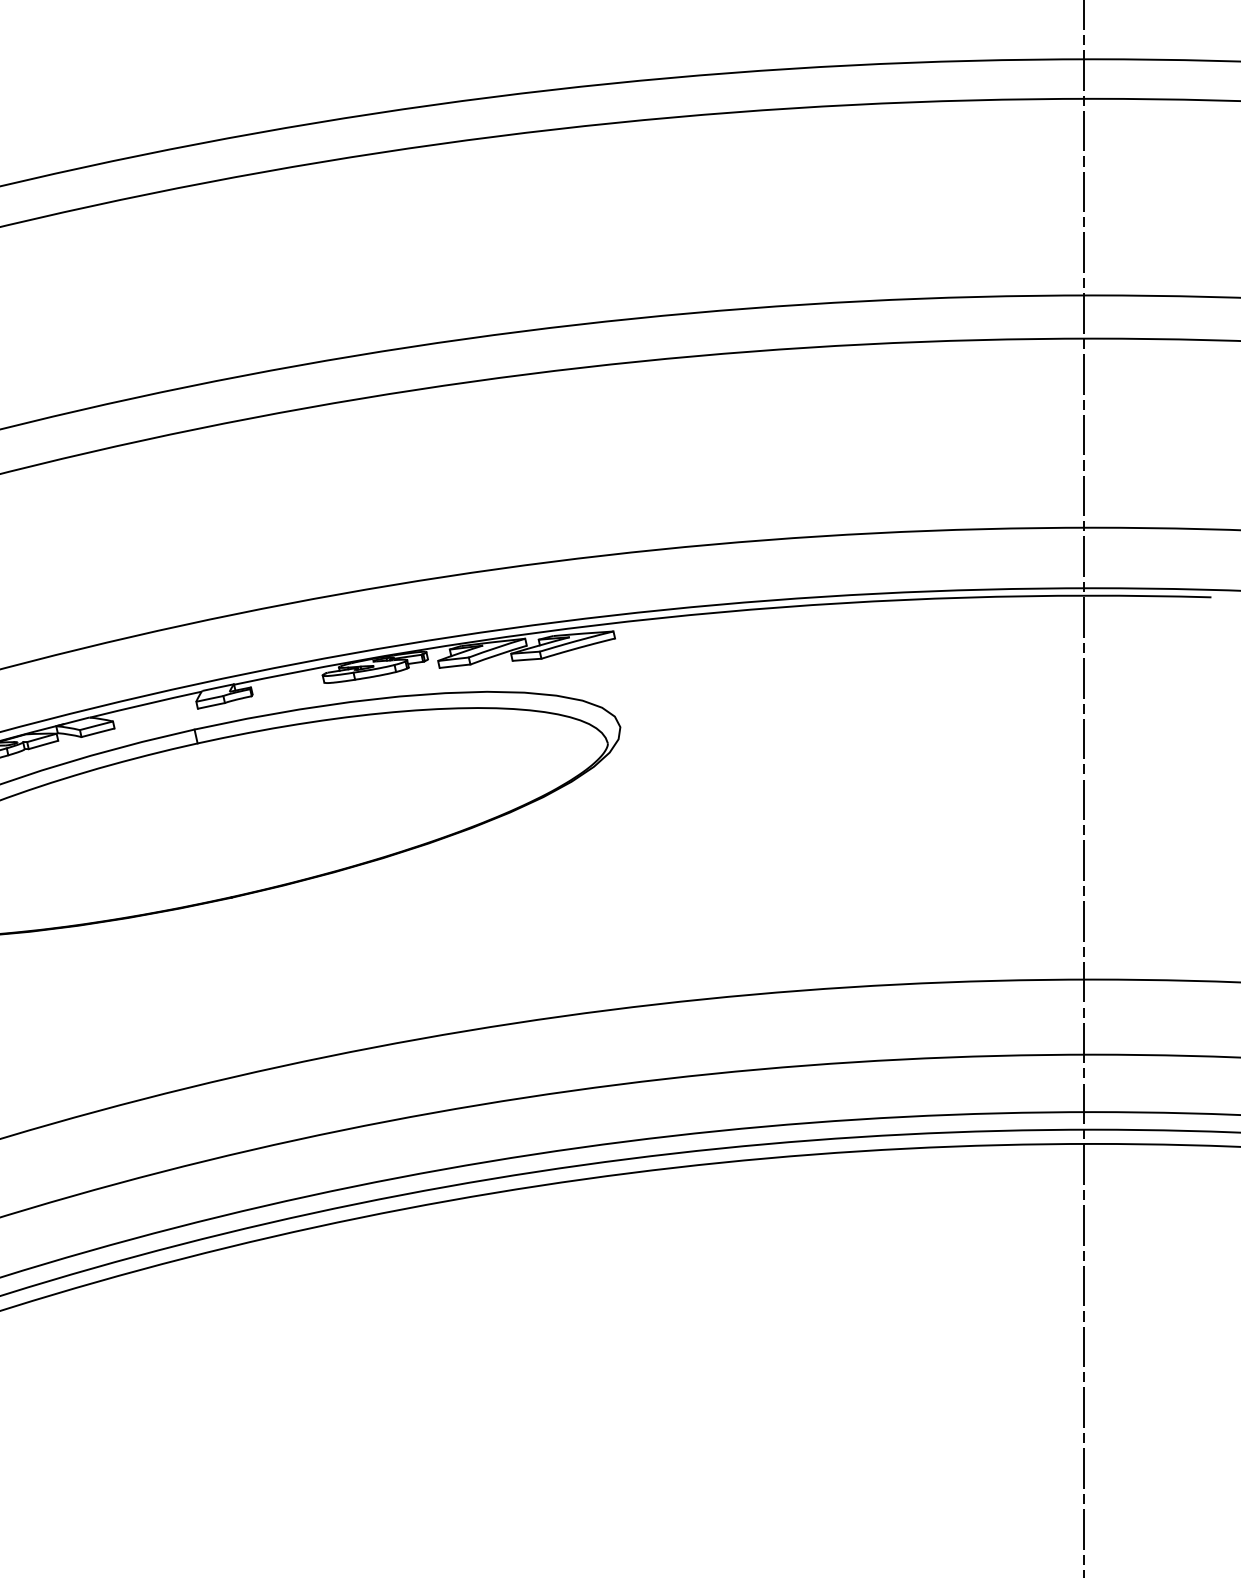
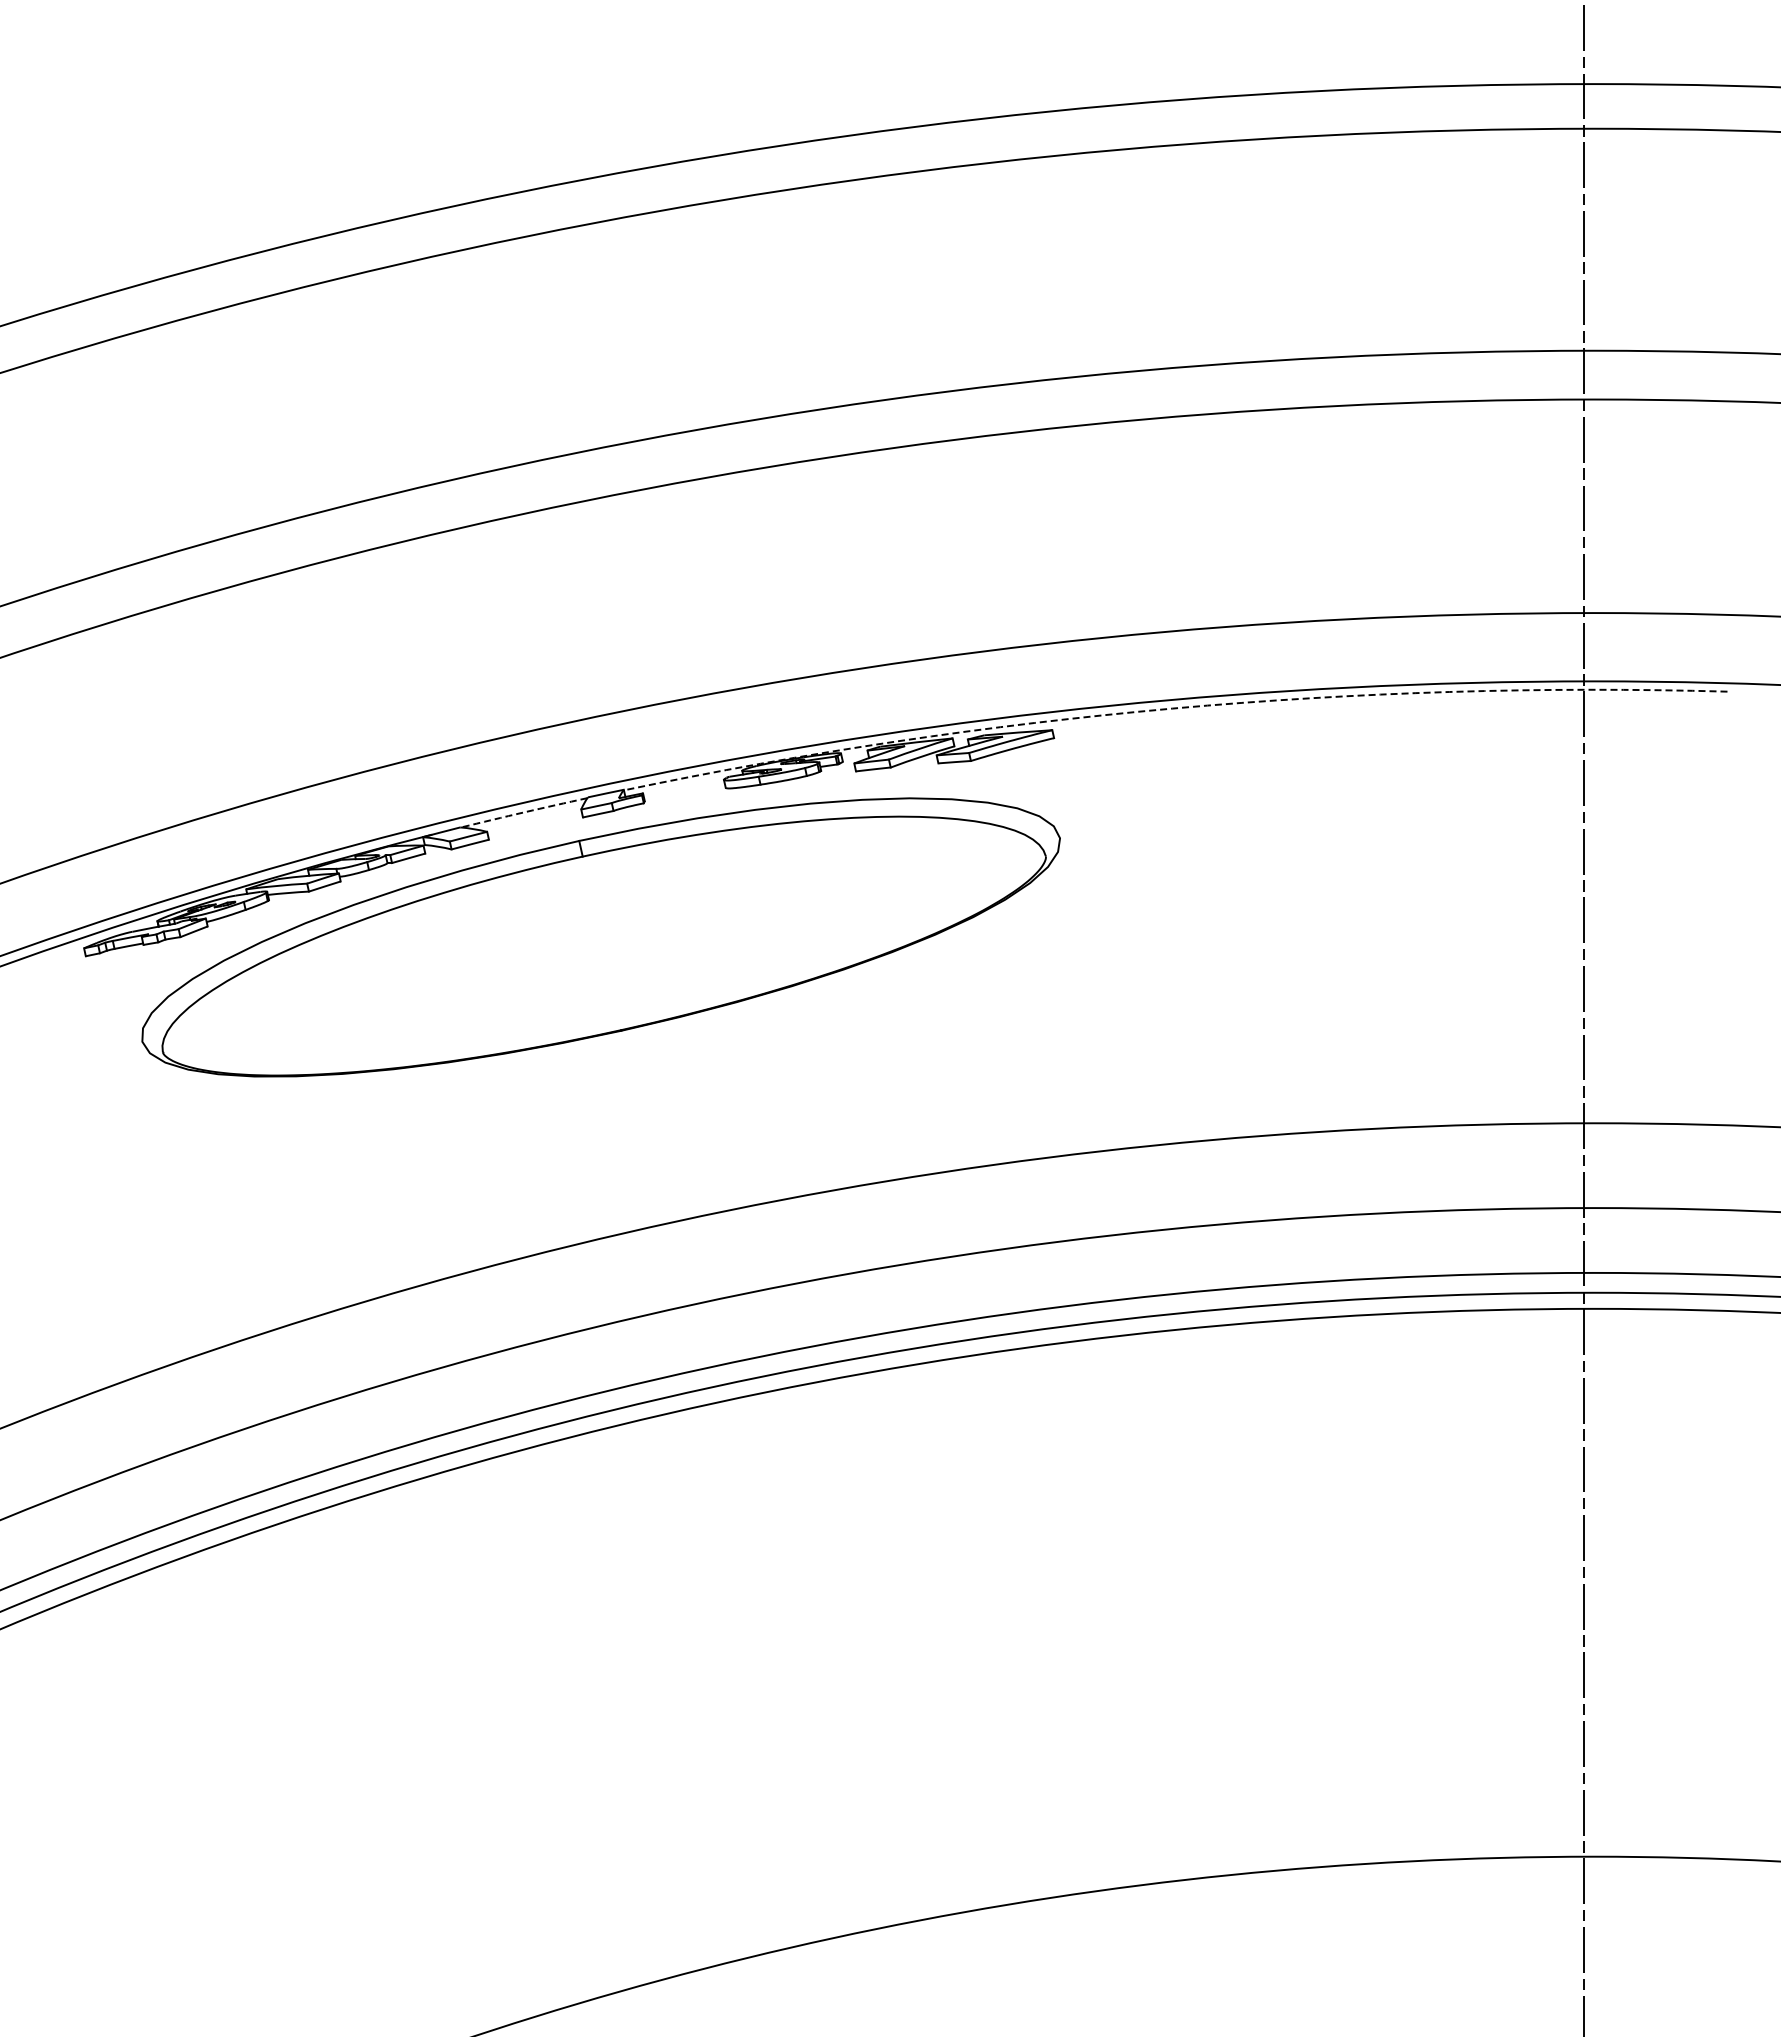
arc: (719, 612) -> (1172, 708), solid -> dashed
arc: (146, 704) -> (524, 812), solid -> dashed

